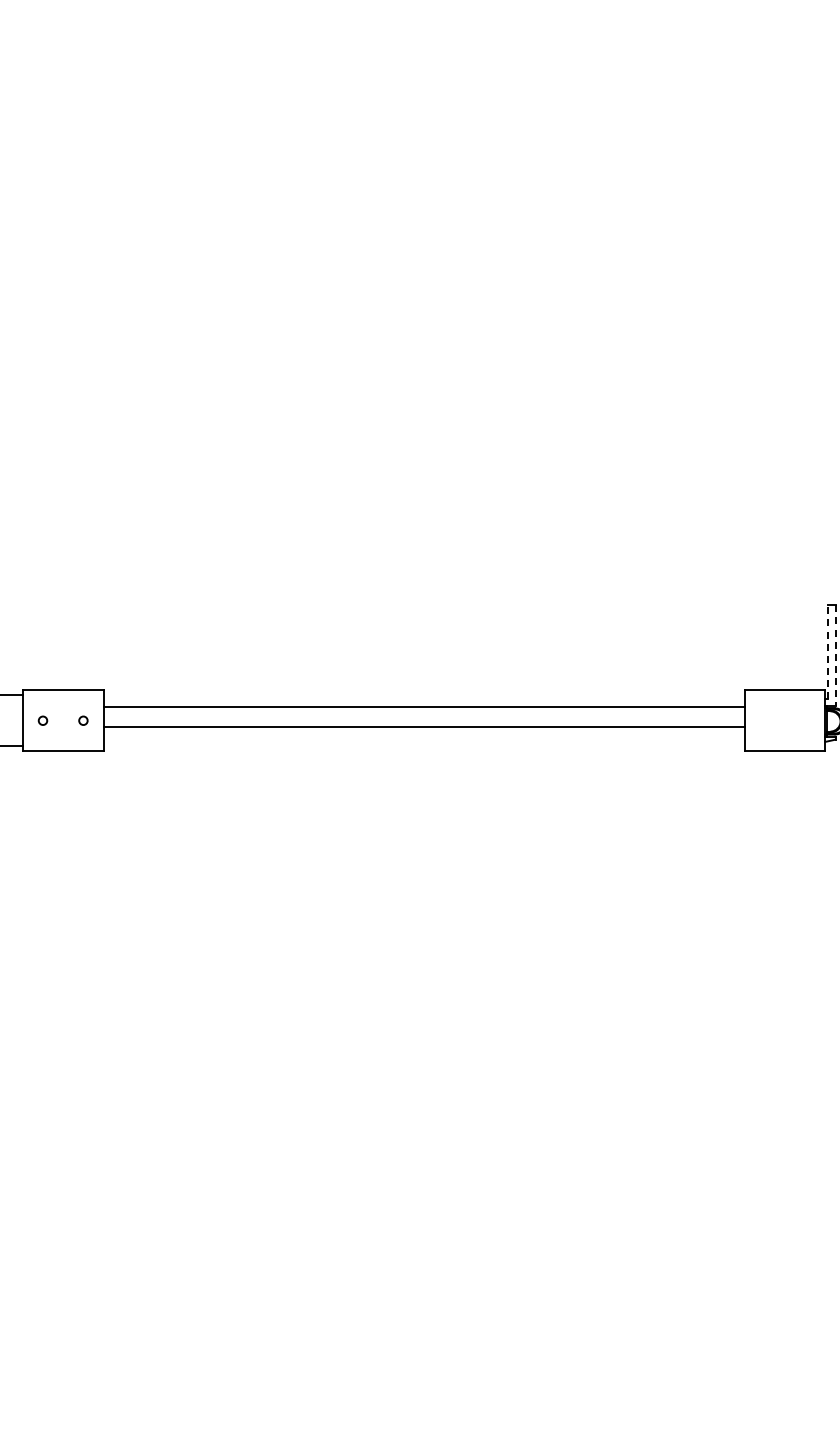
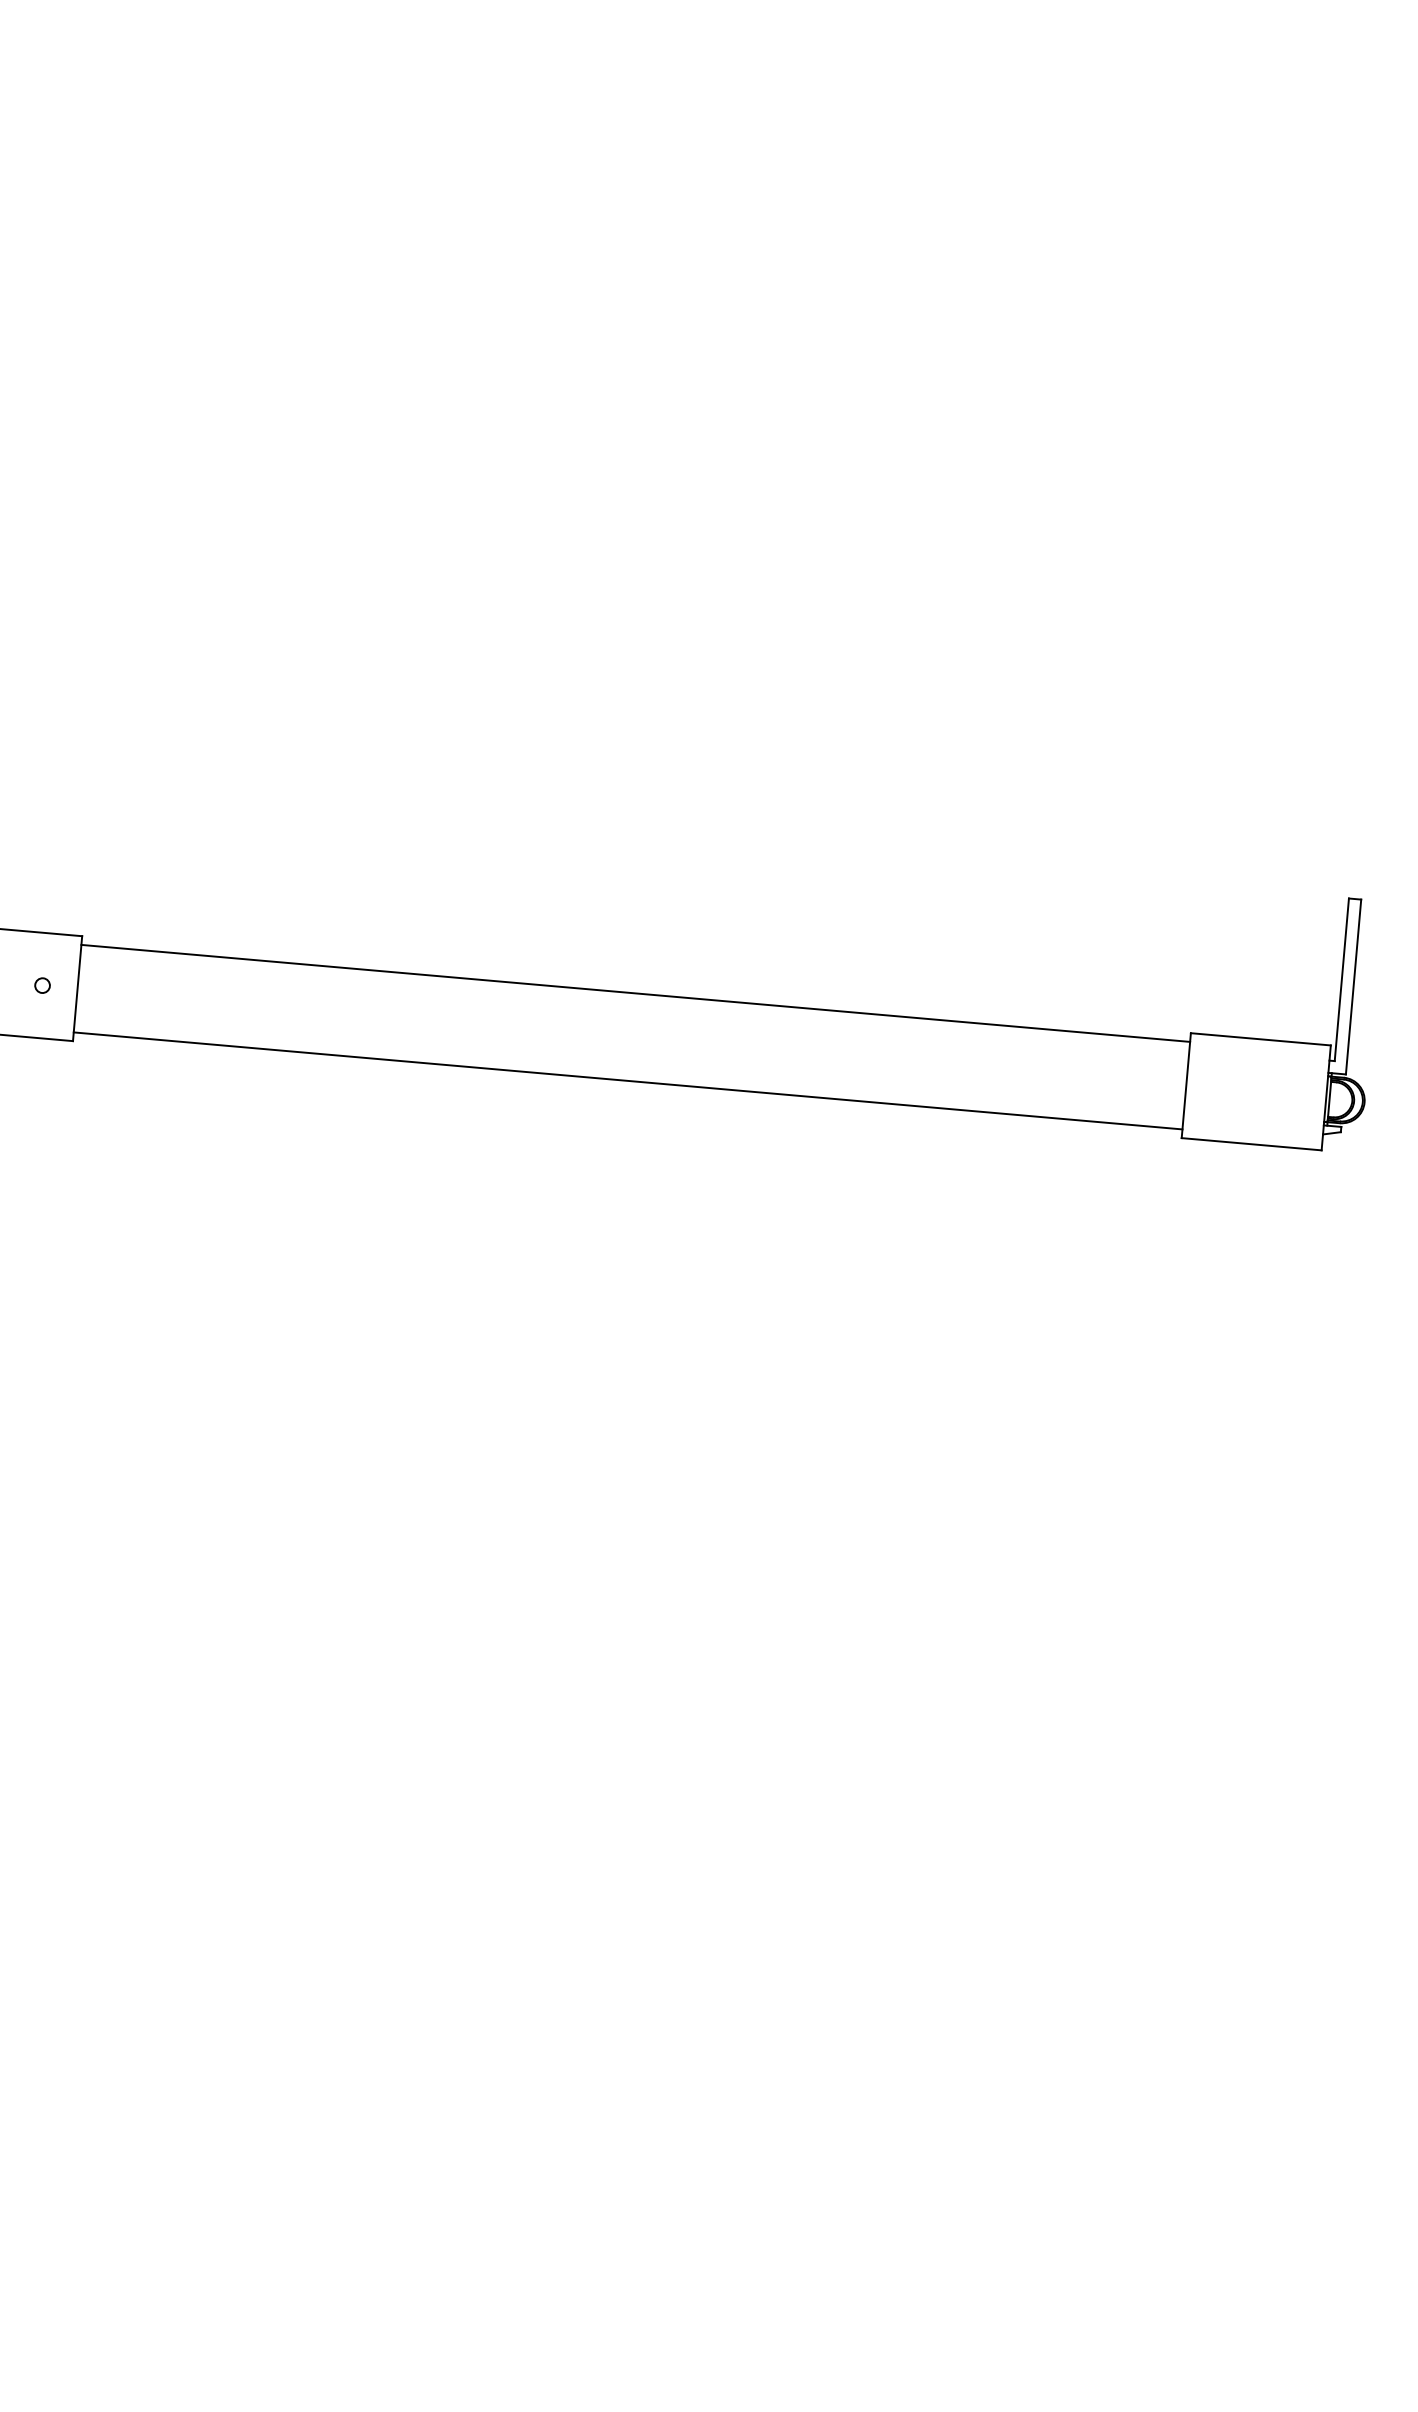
line: (828, 652) -> (1341, 980), dashed -> solid
line: (835, 655) -> (1353, 986), dashed -> solid
line: (423, 707) -> (627, 1081), moved
line: (423, 727) -> (634, 993), moved

